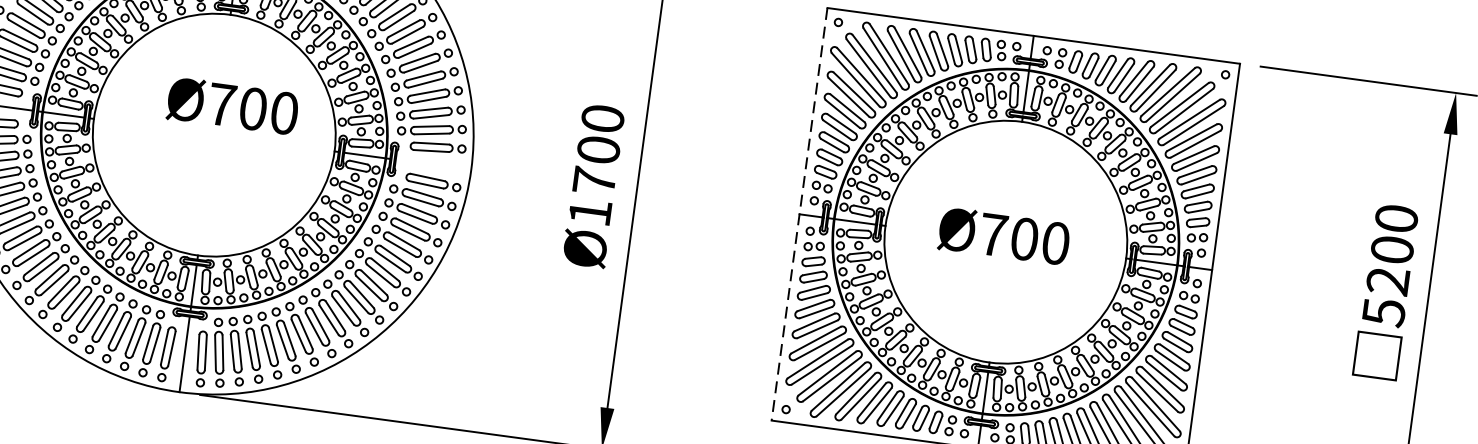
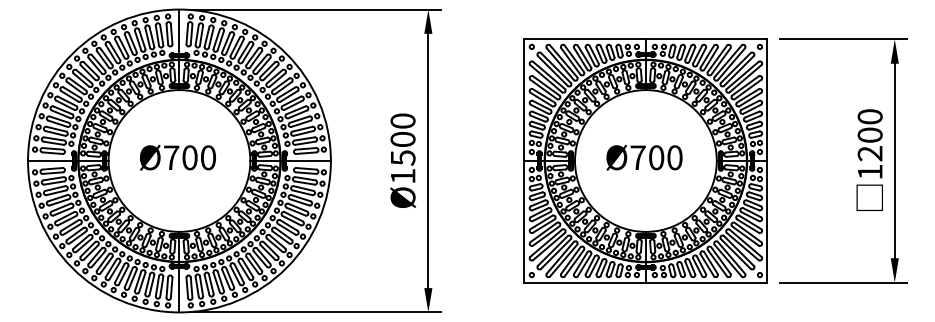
text: (232, 105) -> (177, 157), moved
line: (433, 165) -> (308, 161), added
text: (595, 180) -> (403, 157), Ø1700 -> Ø1500
line: (799, 215) -> (524, 161), dashed -> solid
text: (1384, 313) -> (870, 172), 5200 -> 1200

